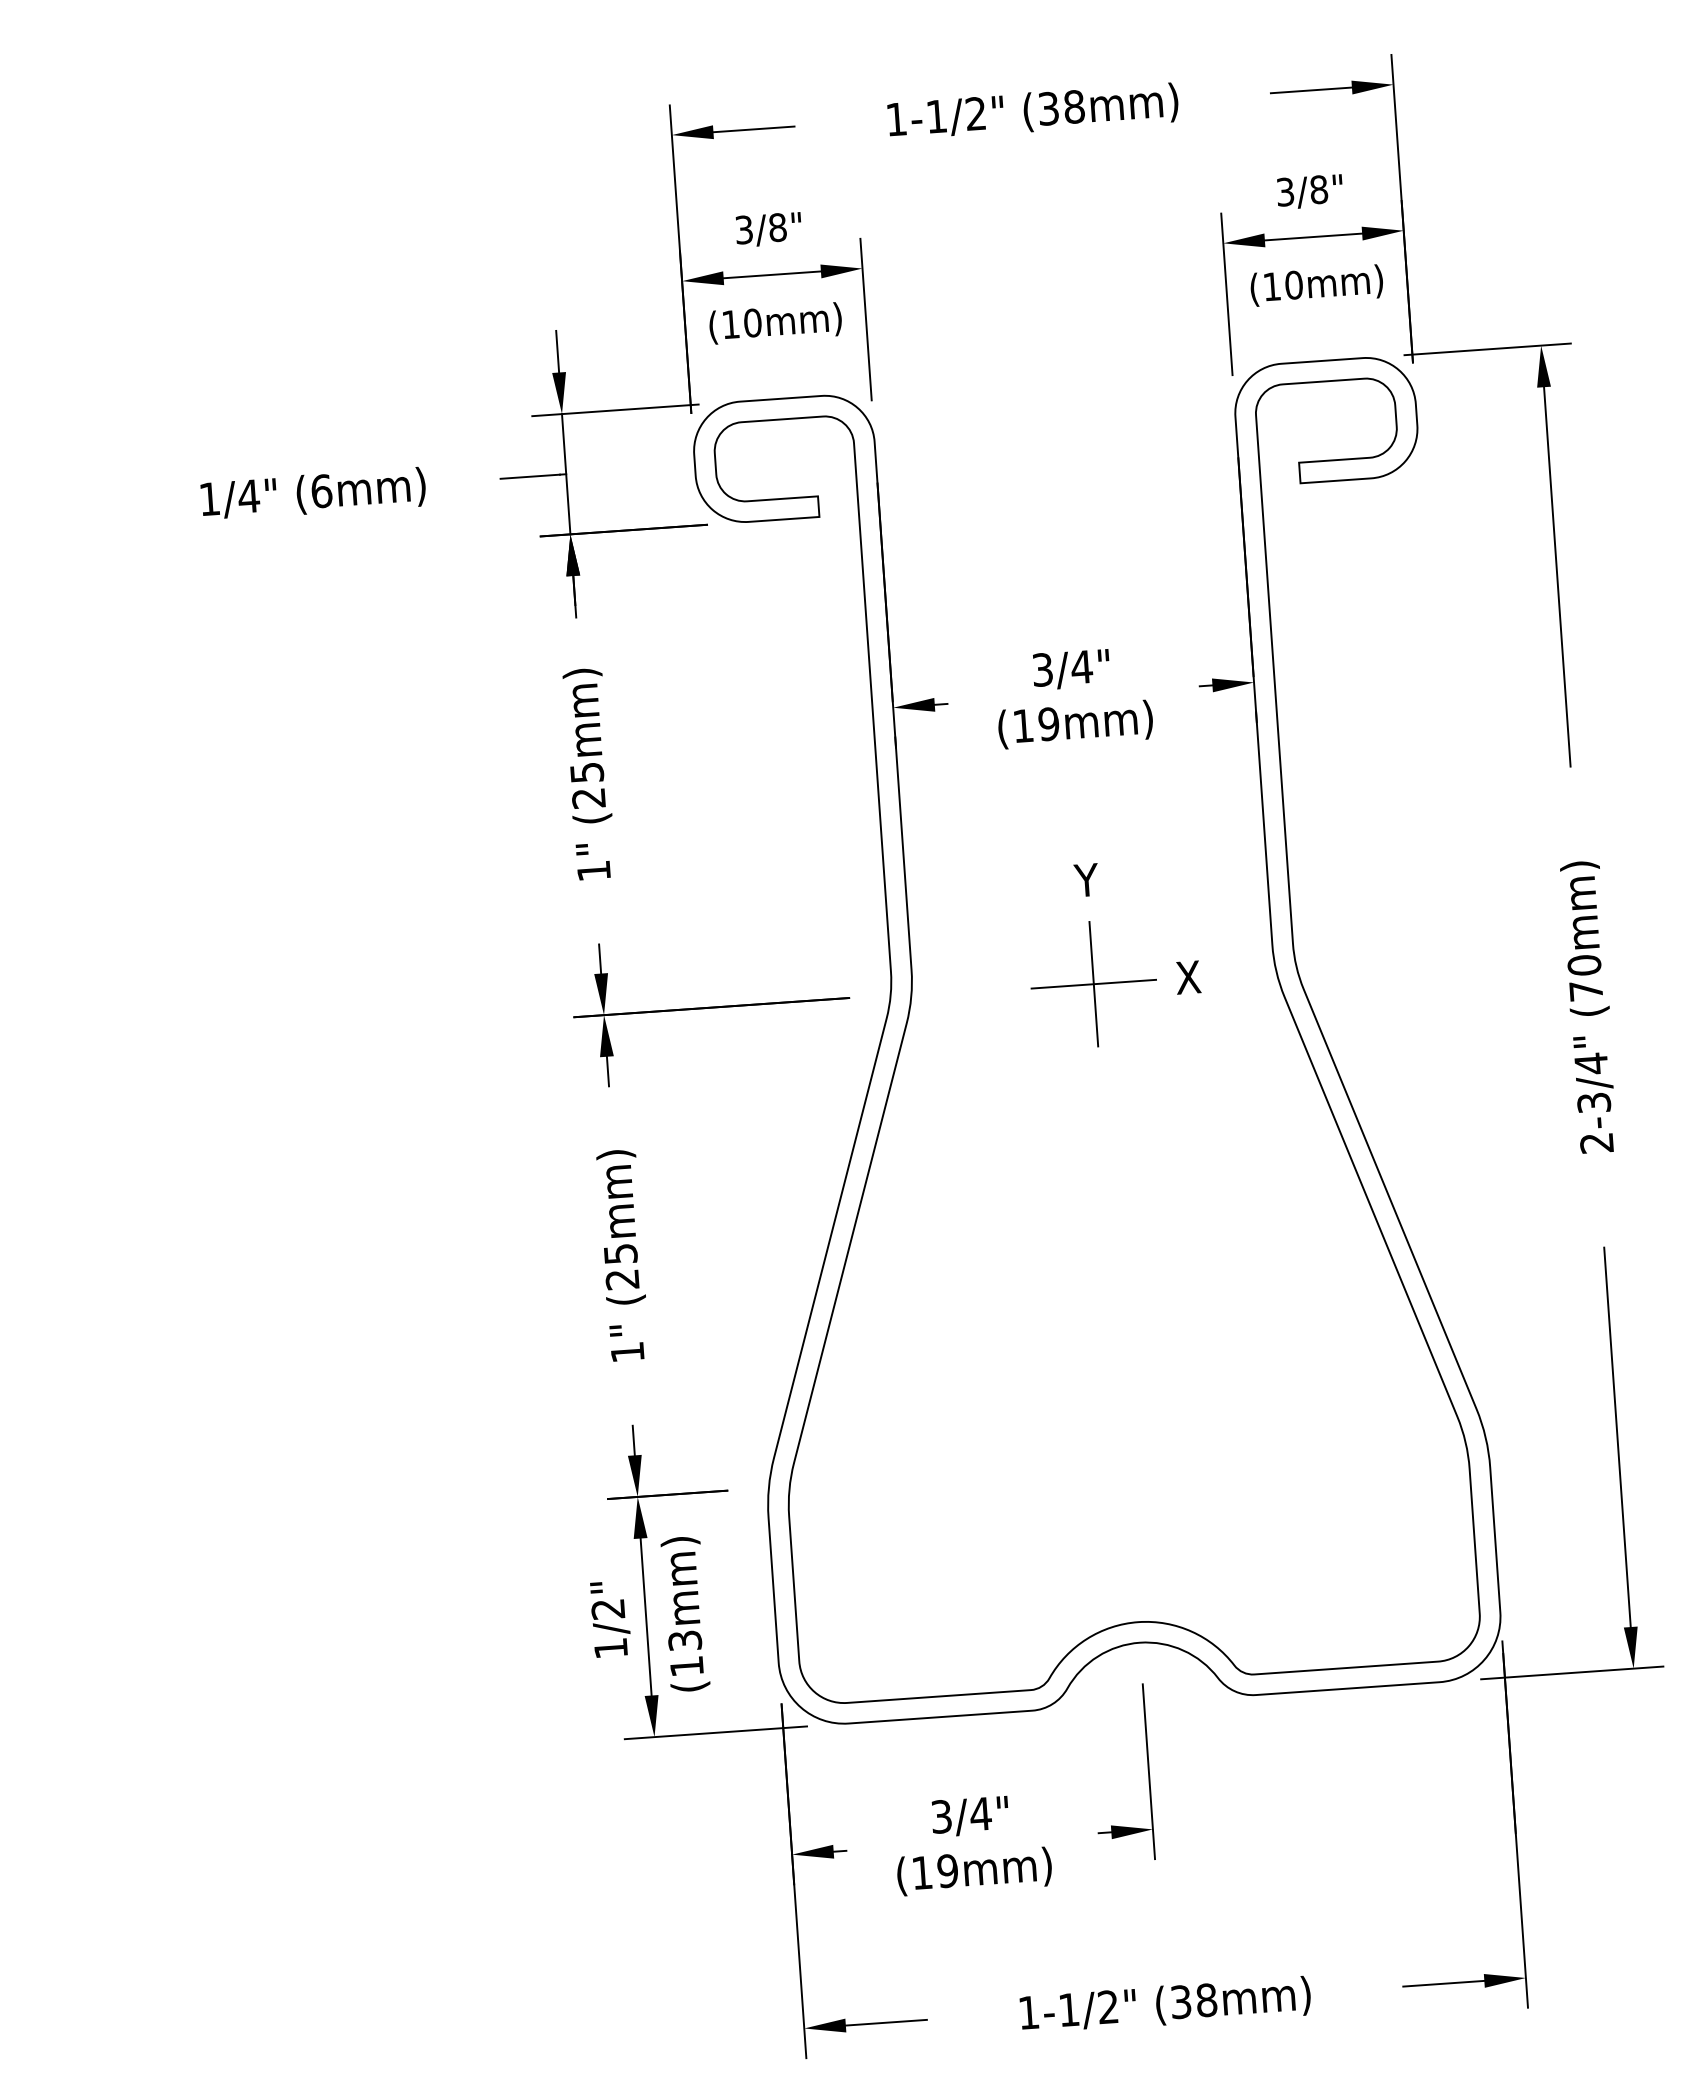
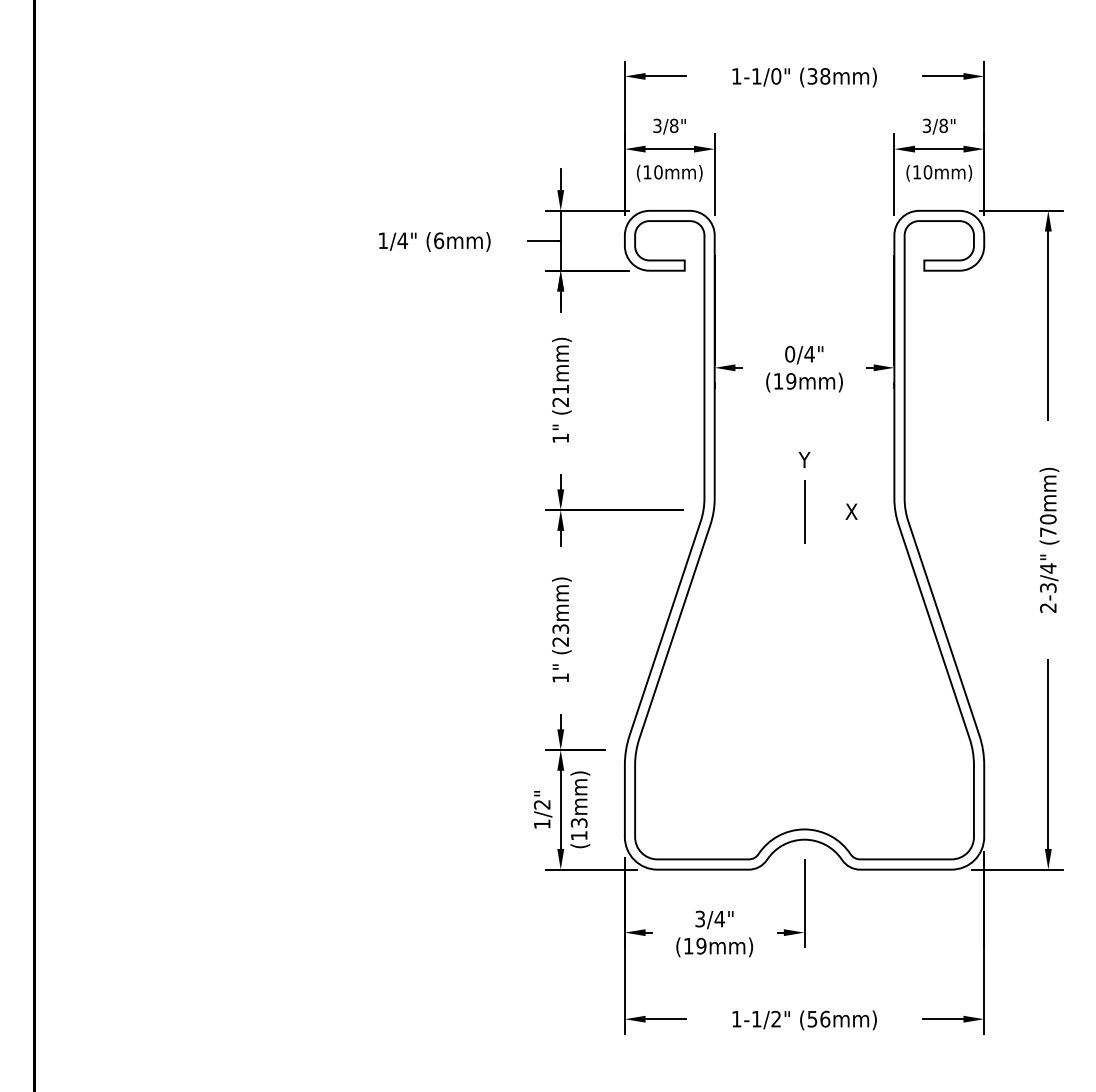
text: (976, 114) -> (776, 76), 1-1/2" -> 1-1/0"
text: (1043, 670) -> (790, 354), 3/4" -> 0/4"
text: (586, 772) -> (560, 389), (25mm) -> (21mm)
line: (1093, 983) -> (804, 511), removed
text: (620, 1252) -> (560, 628), (25mm) -> (23mm)
text: (1195, 1999) -> (819, 1018), (38mm) -> (56mm)

